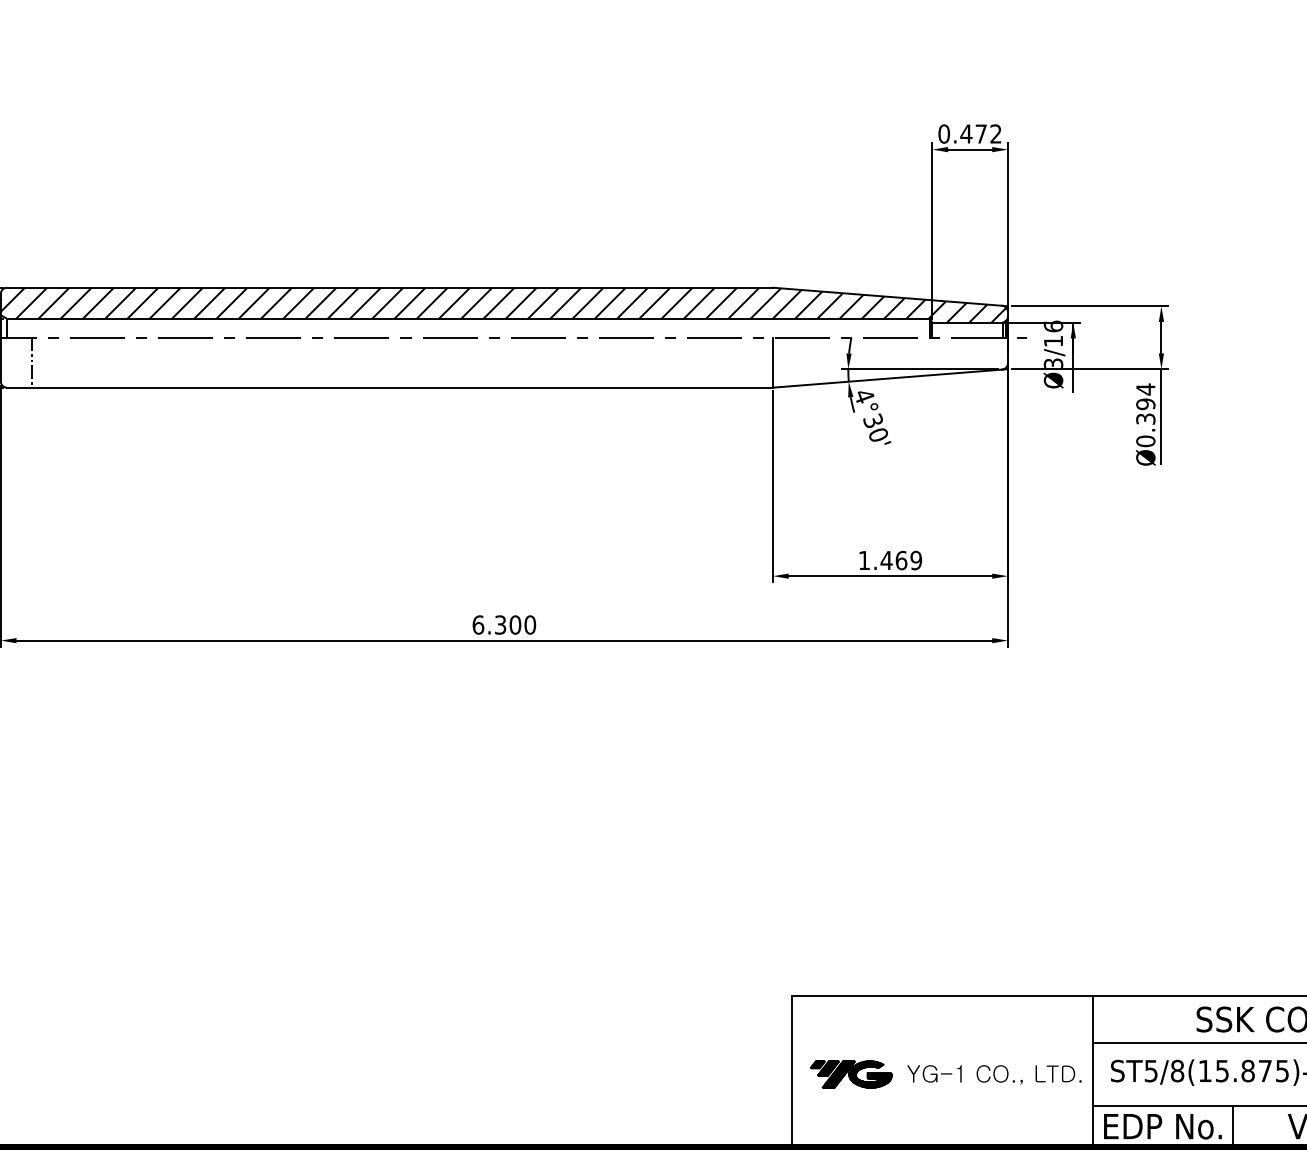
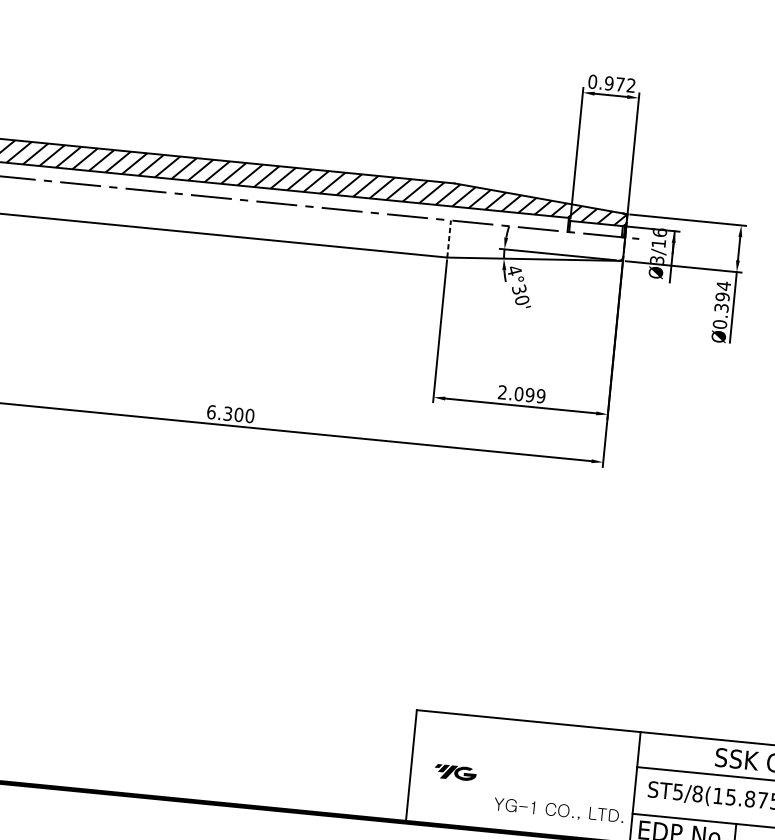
text: (966, 133) -> (609, 83), 0.472 -> 0.972
line: (772, 362) -> (448, 238), solid -> dashed
text: (882, 560) -> (515, 393), 1.469 -> 2.099
part: (851, 1074) -> (455, 772), size x0.7
text: (994, 1074) -> (558, 810), moved

